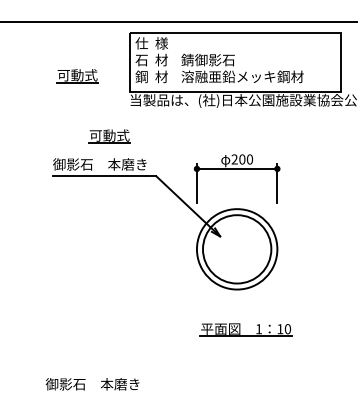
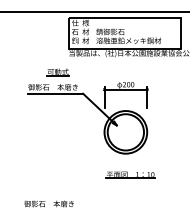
part: (76, 76) -> (40, 40), removed

